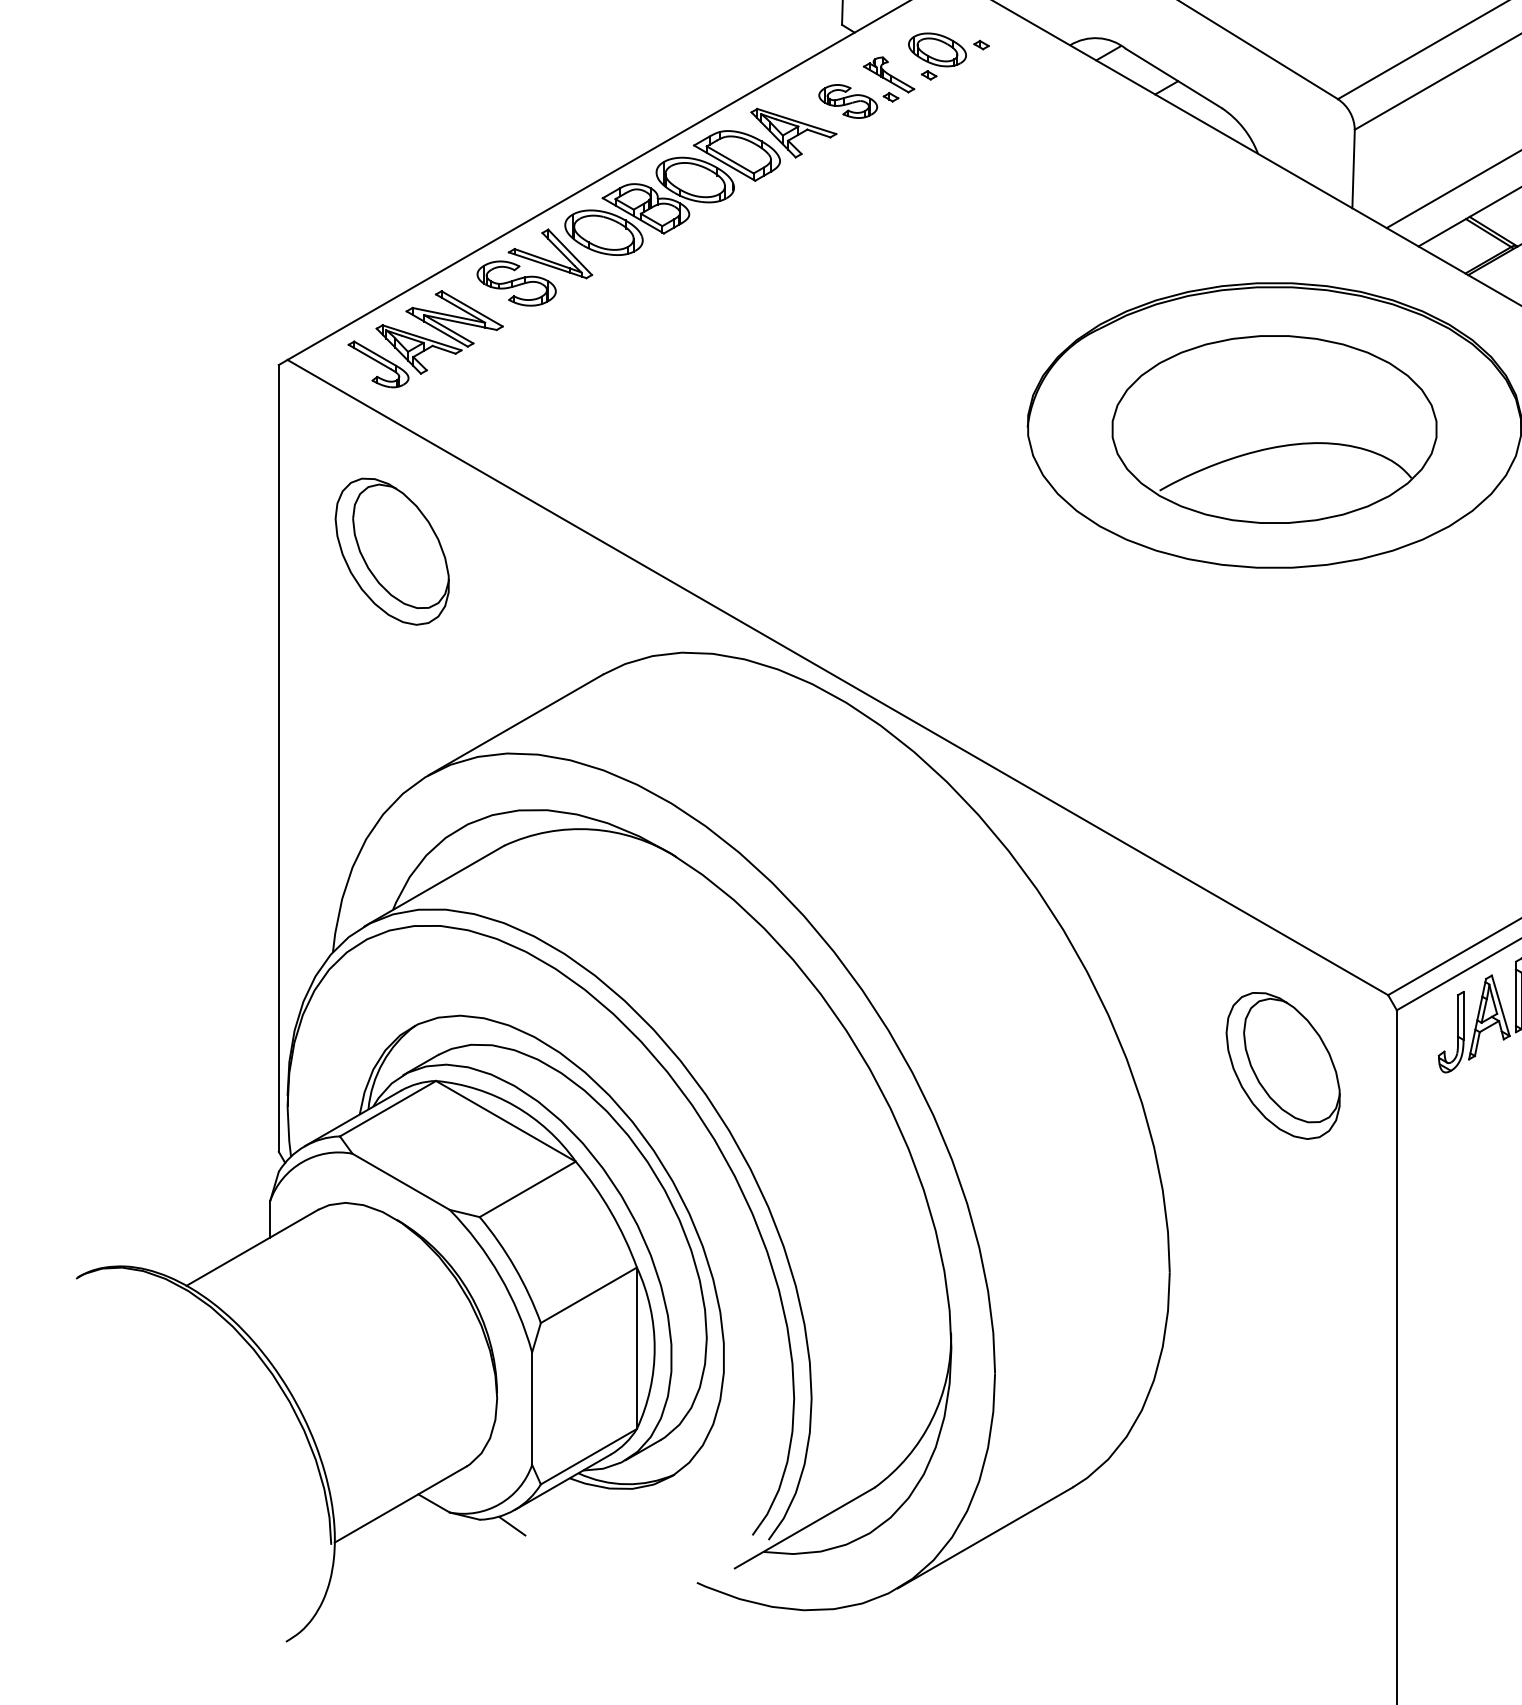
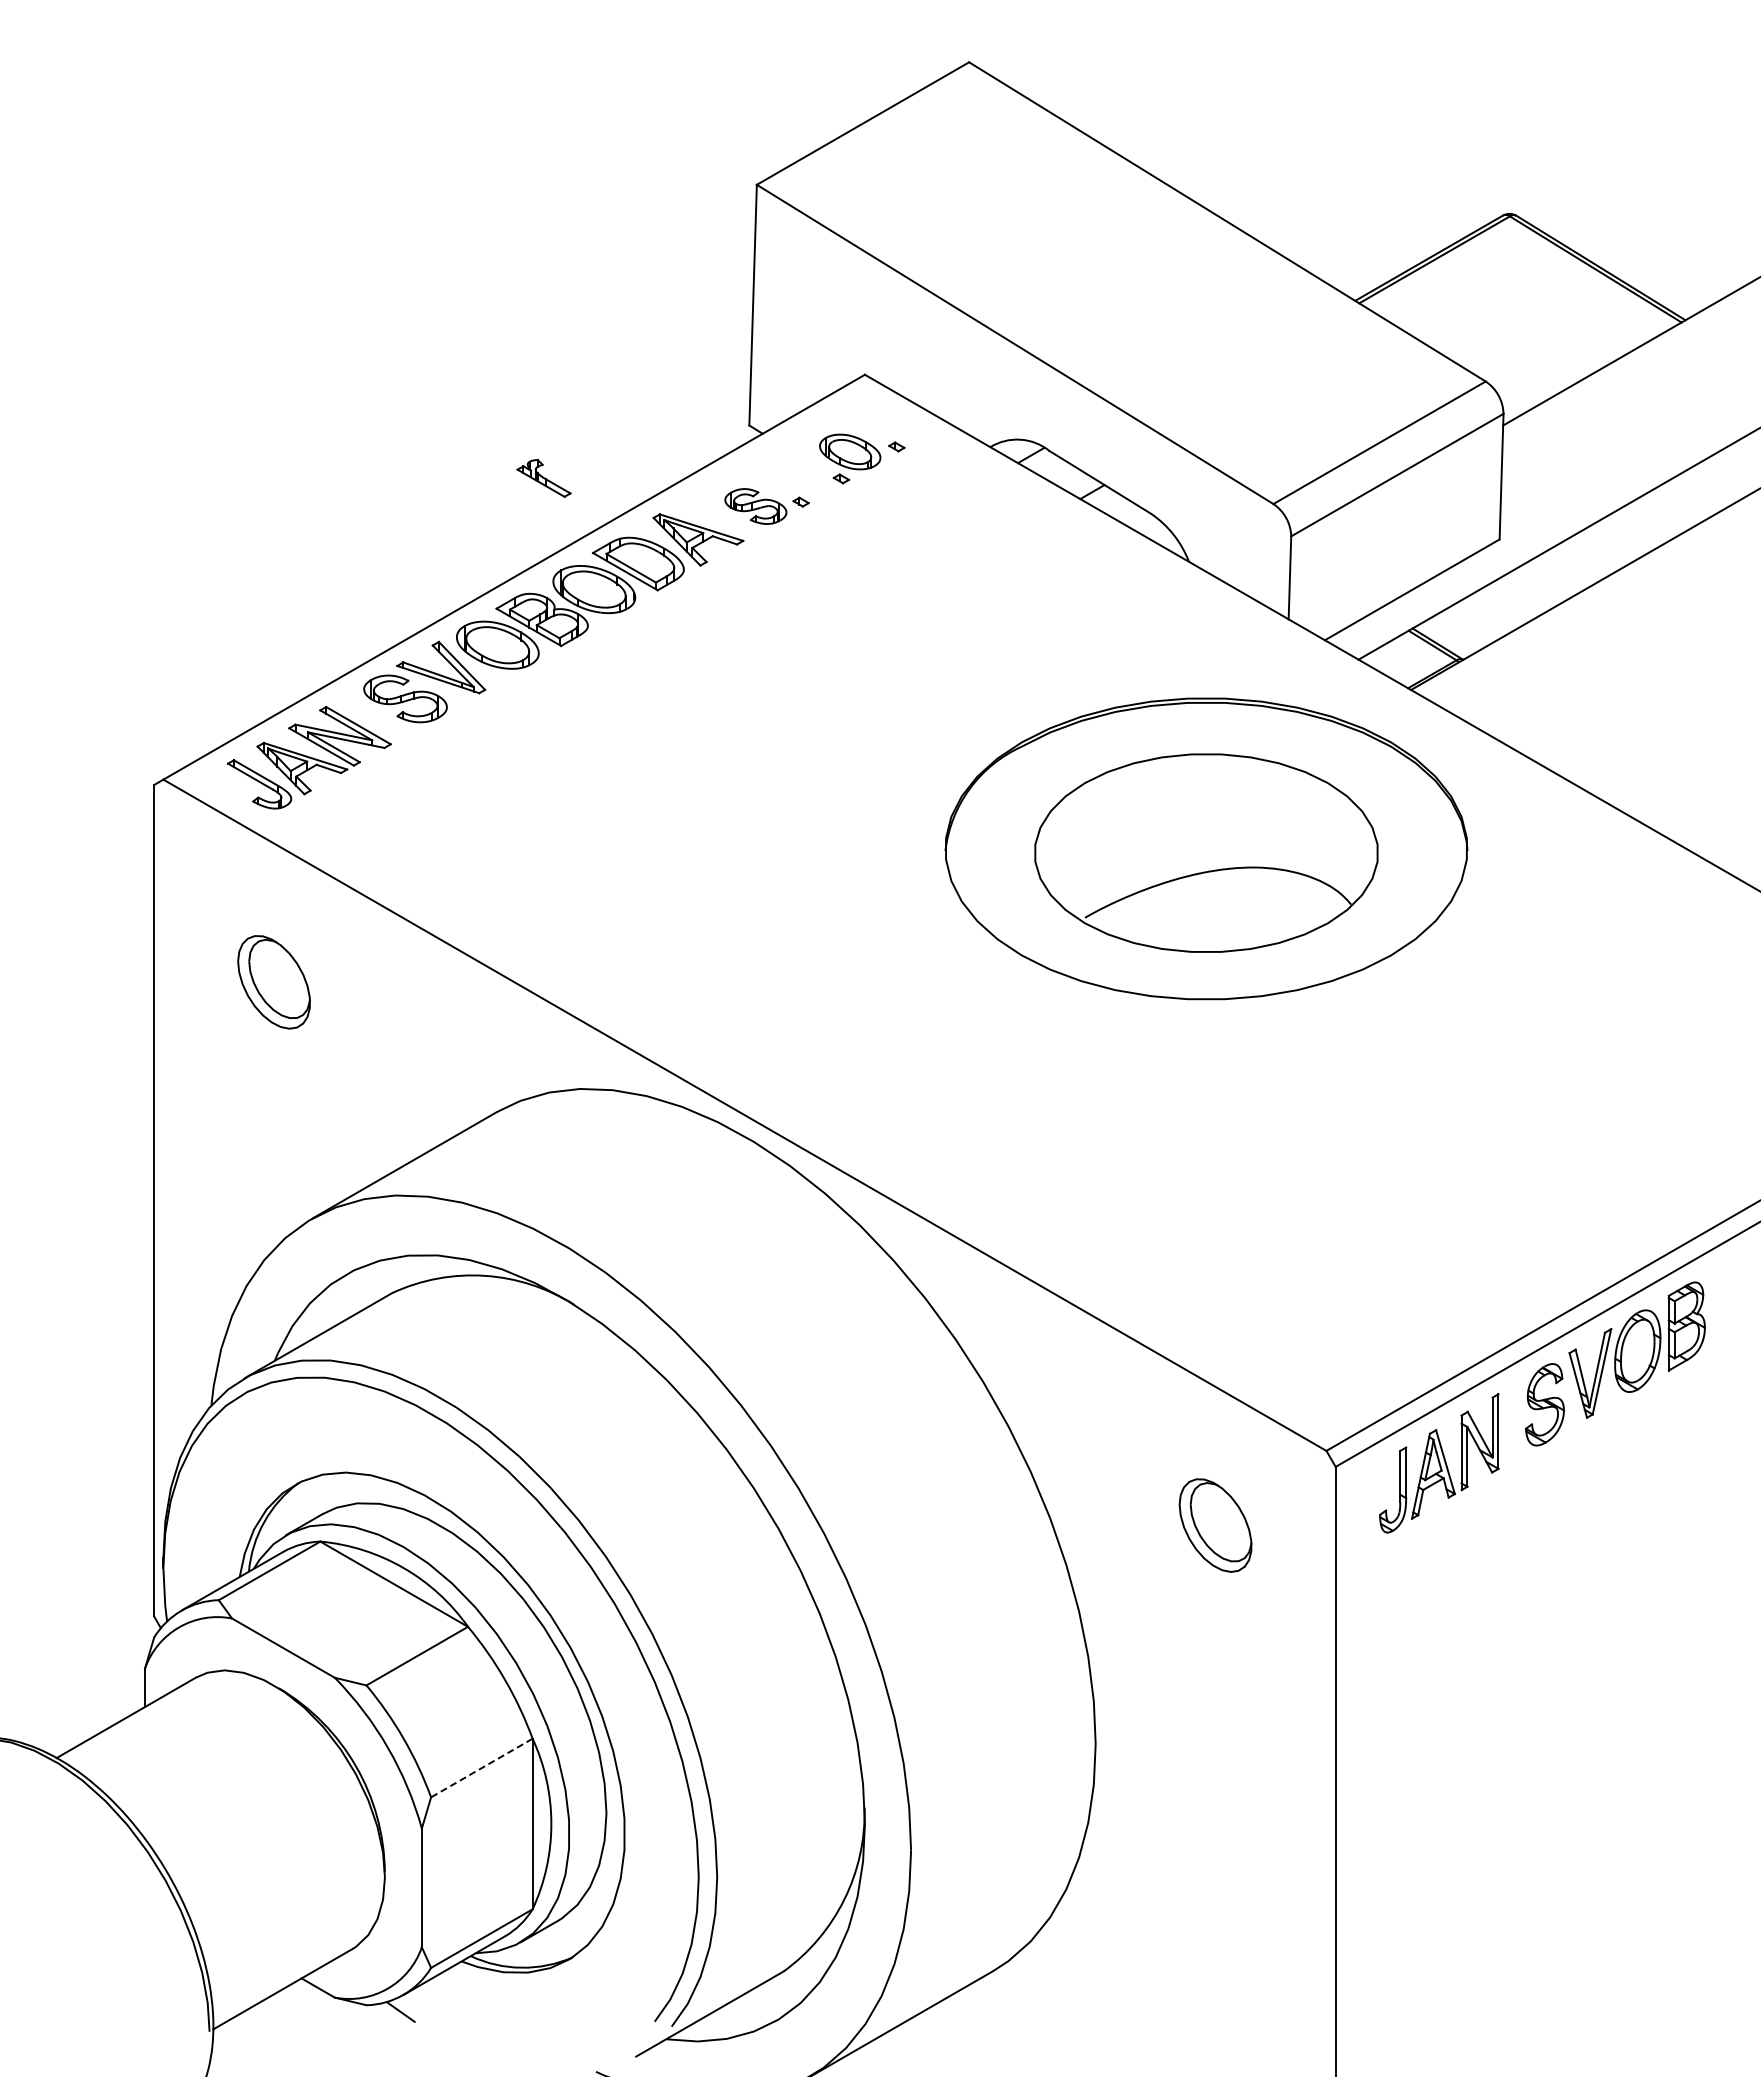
part: (888, 74) -> (543, 478), moved
part: (391, 551) -> (273, 982), size x0.6
part: (1283, 1065) -> (1215, 1525), size x0.6
line: (588, 1295) -> (481, 1768), solid -> dashed

